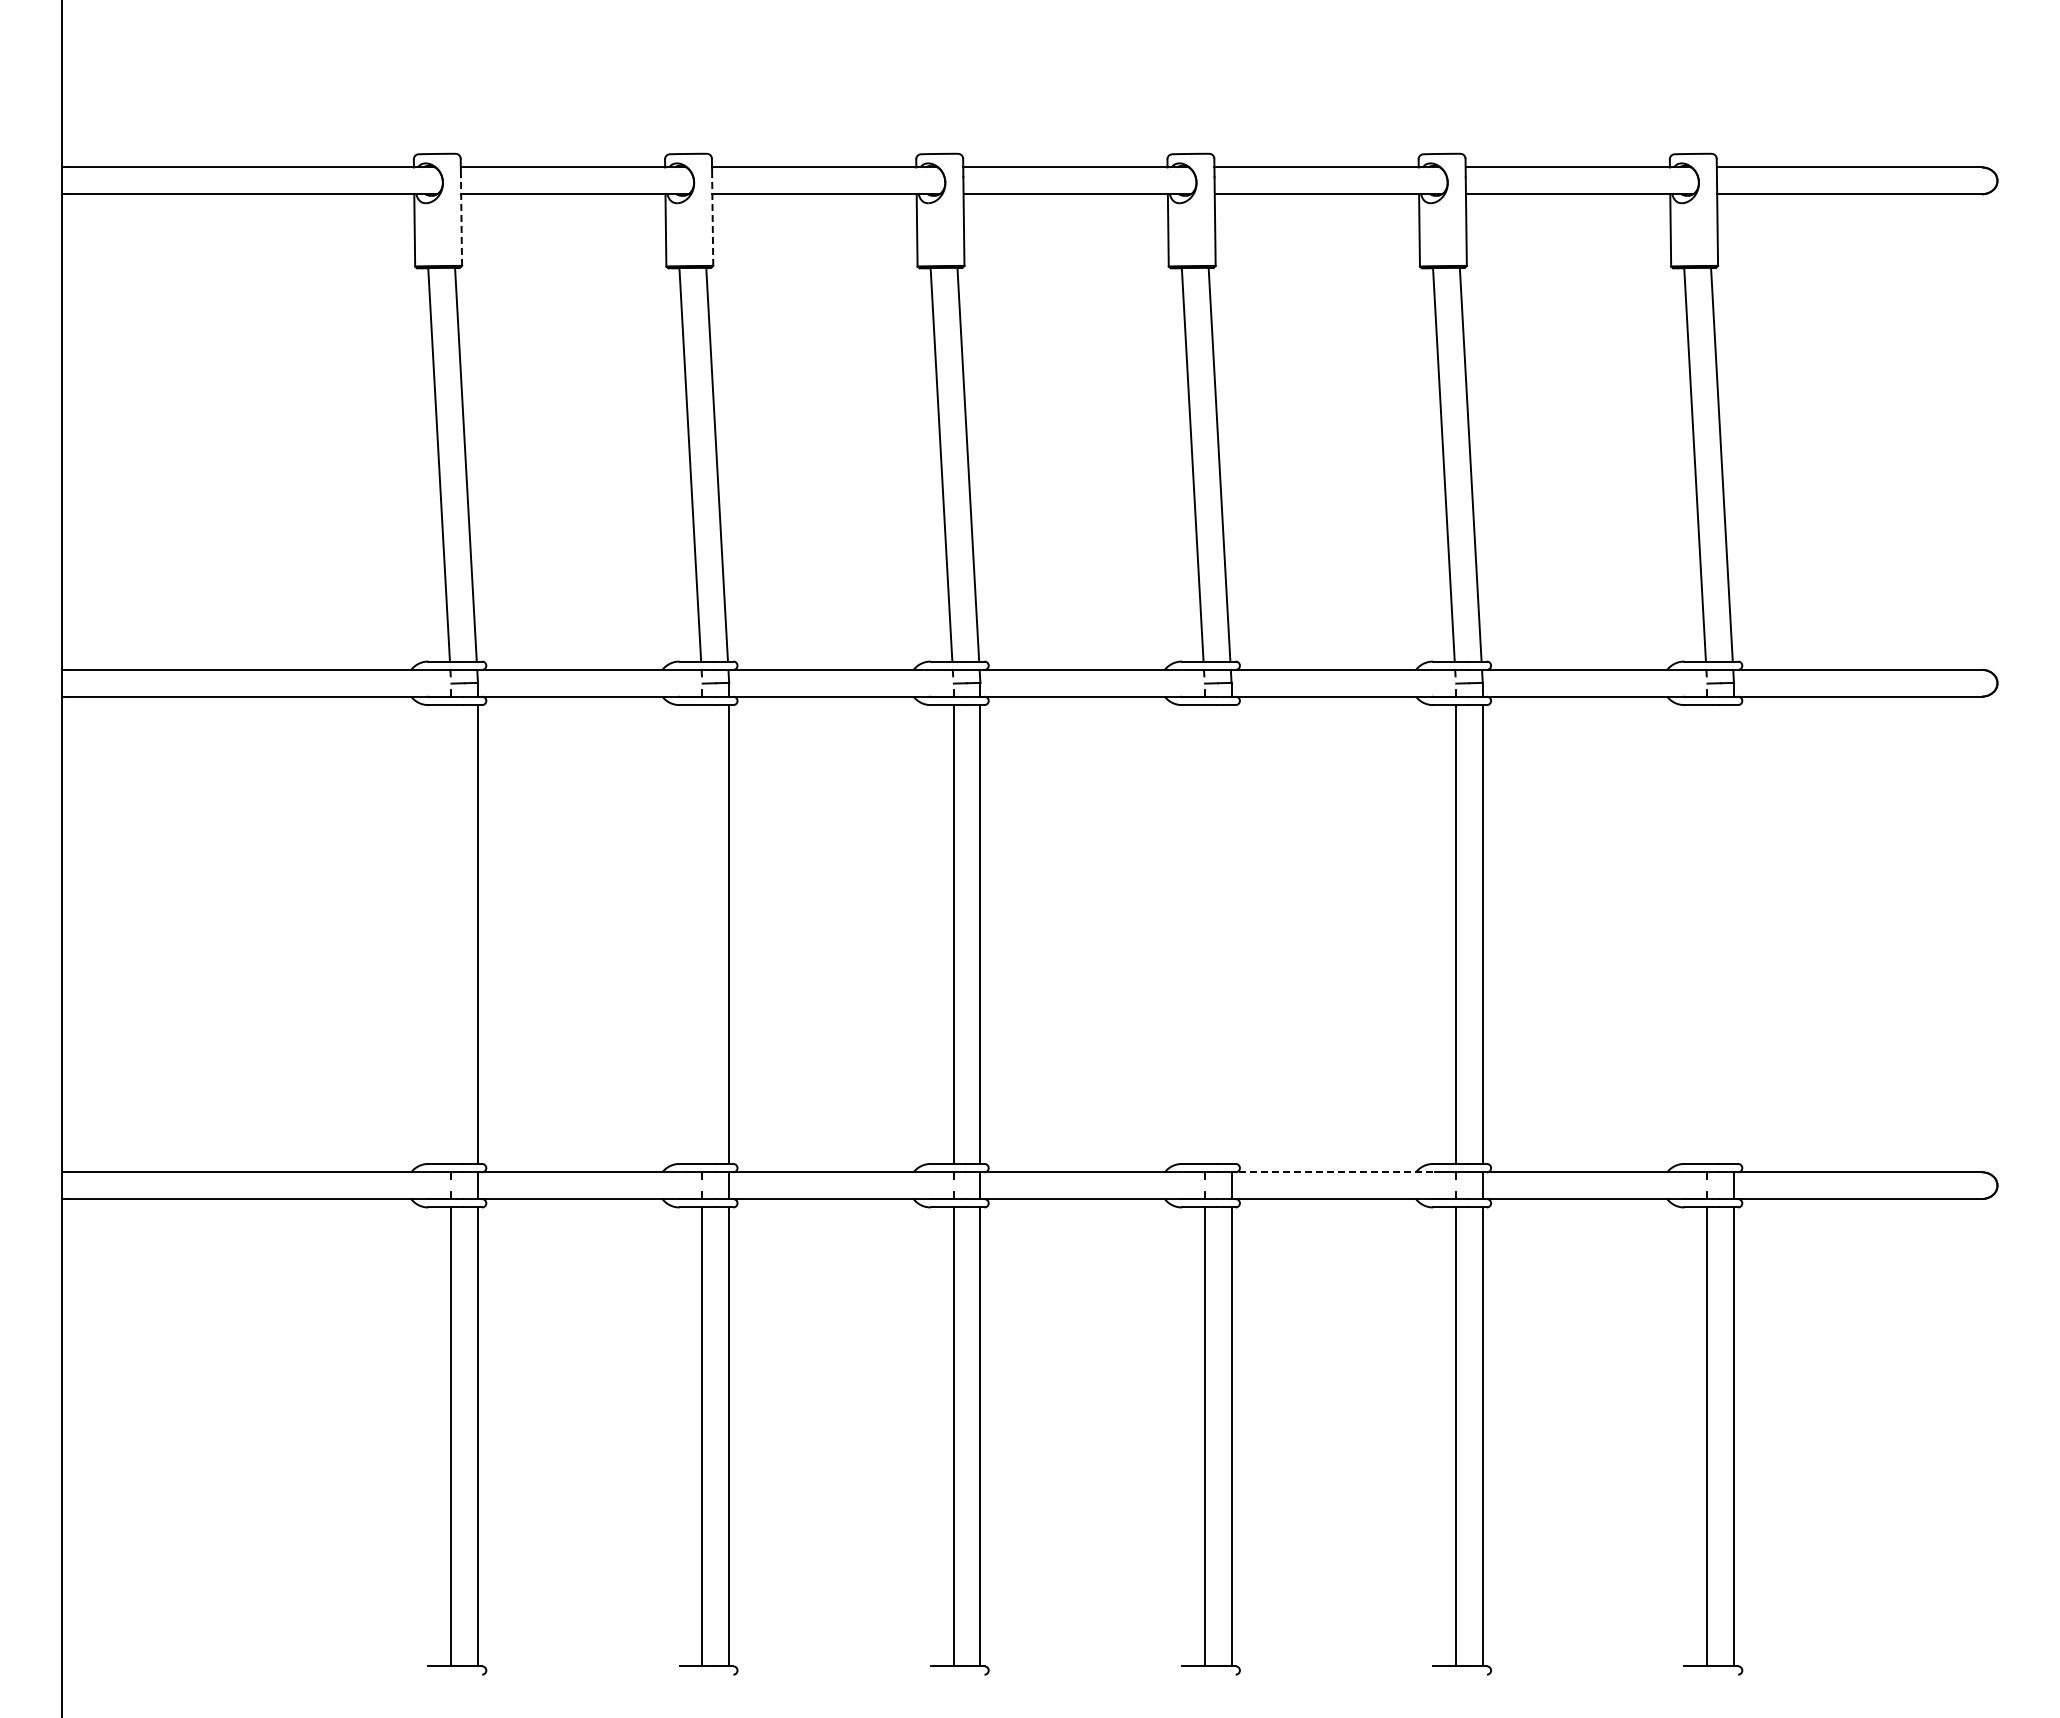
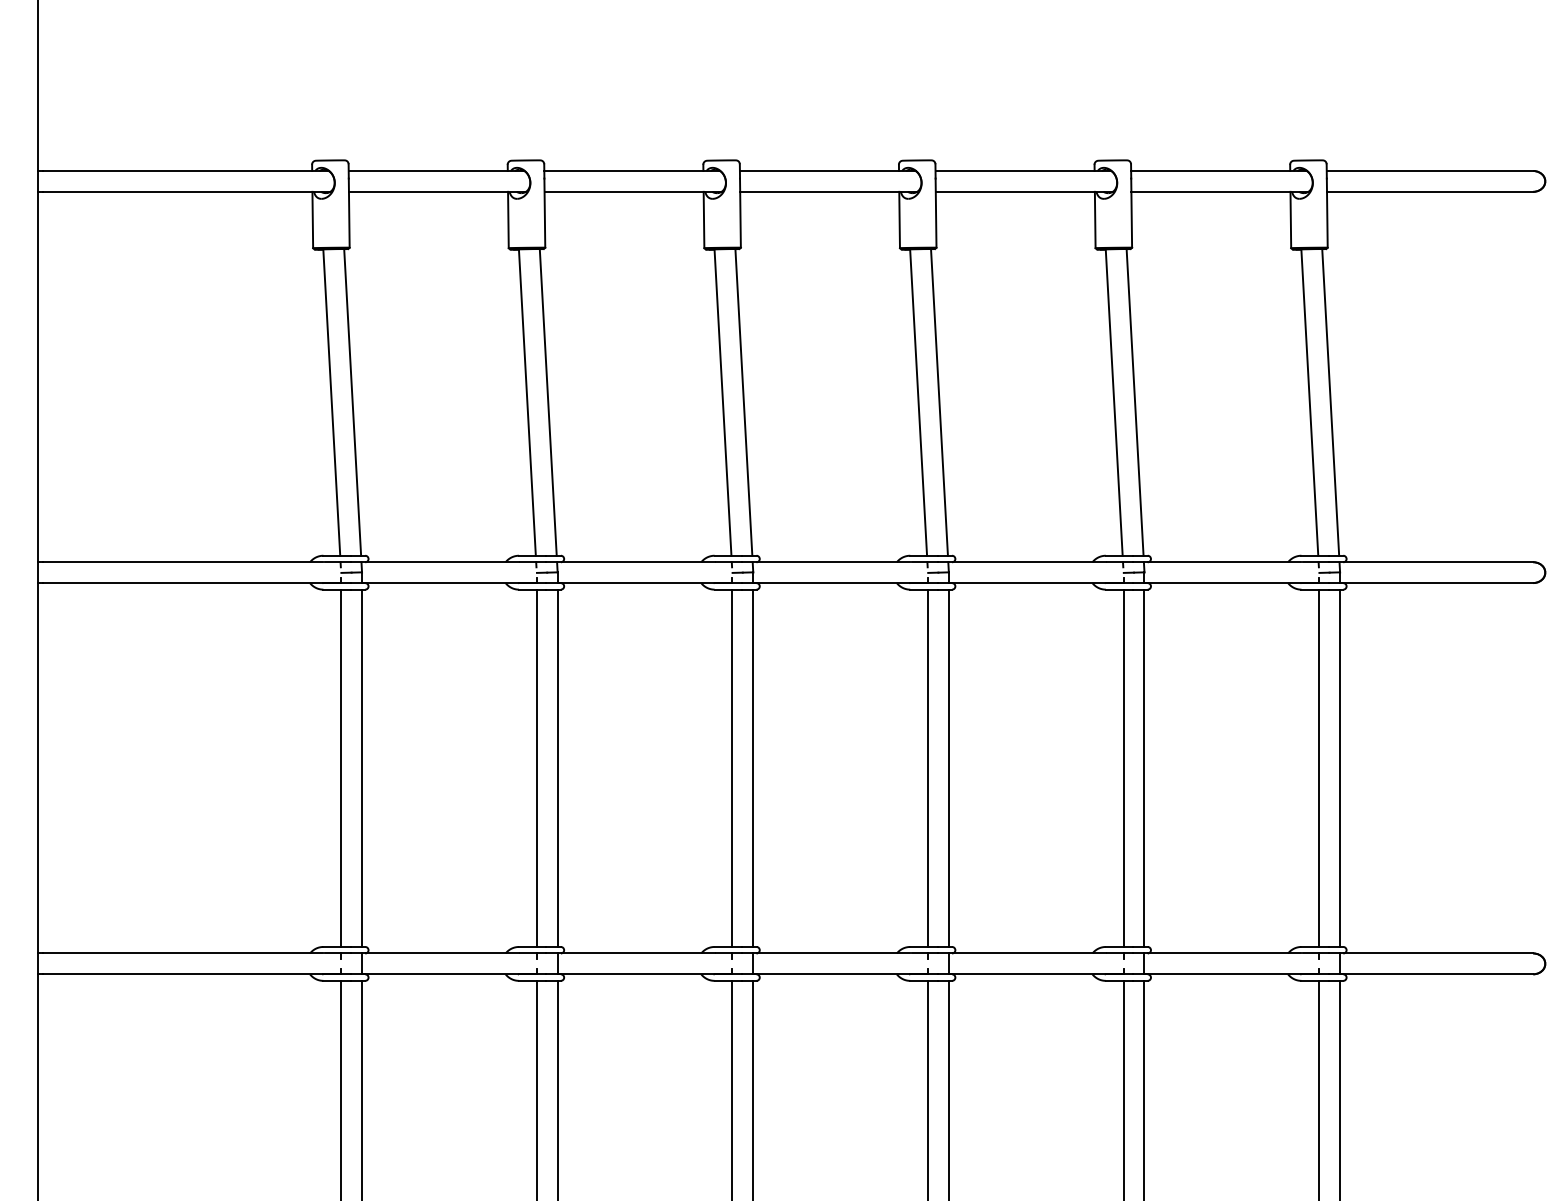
line: (461, 221) -> (349, 213), dashed -> solid
line: (712, 221) -> (544, 213), dashed -> solid
line: (451, 934) -> (341, 768), added
line: (702, 934) -> (536, 768), added
line: (1204, 934) -> (927, 768), added
line: (1231, 934) -> (948, 768), added
line: (1707, 934) -> (1319, 768), added
line: (1733, 934) -> (1339, 768), added
line: (1334, 1172) -> (1029, 953), dashed -> solid

